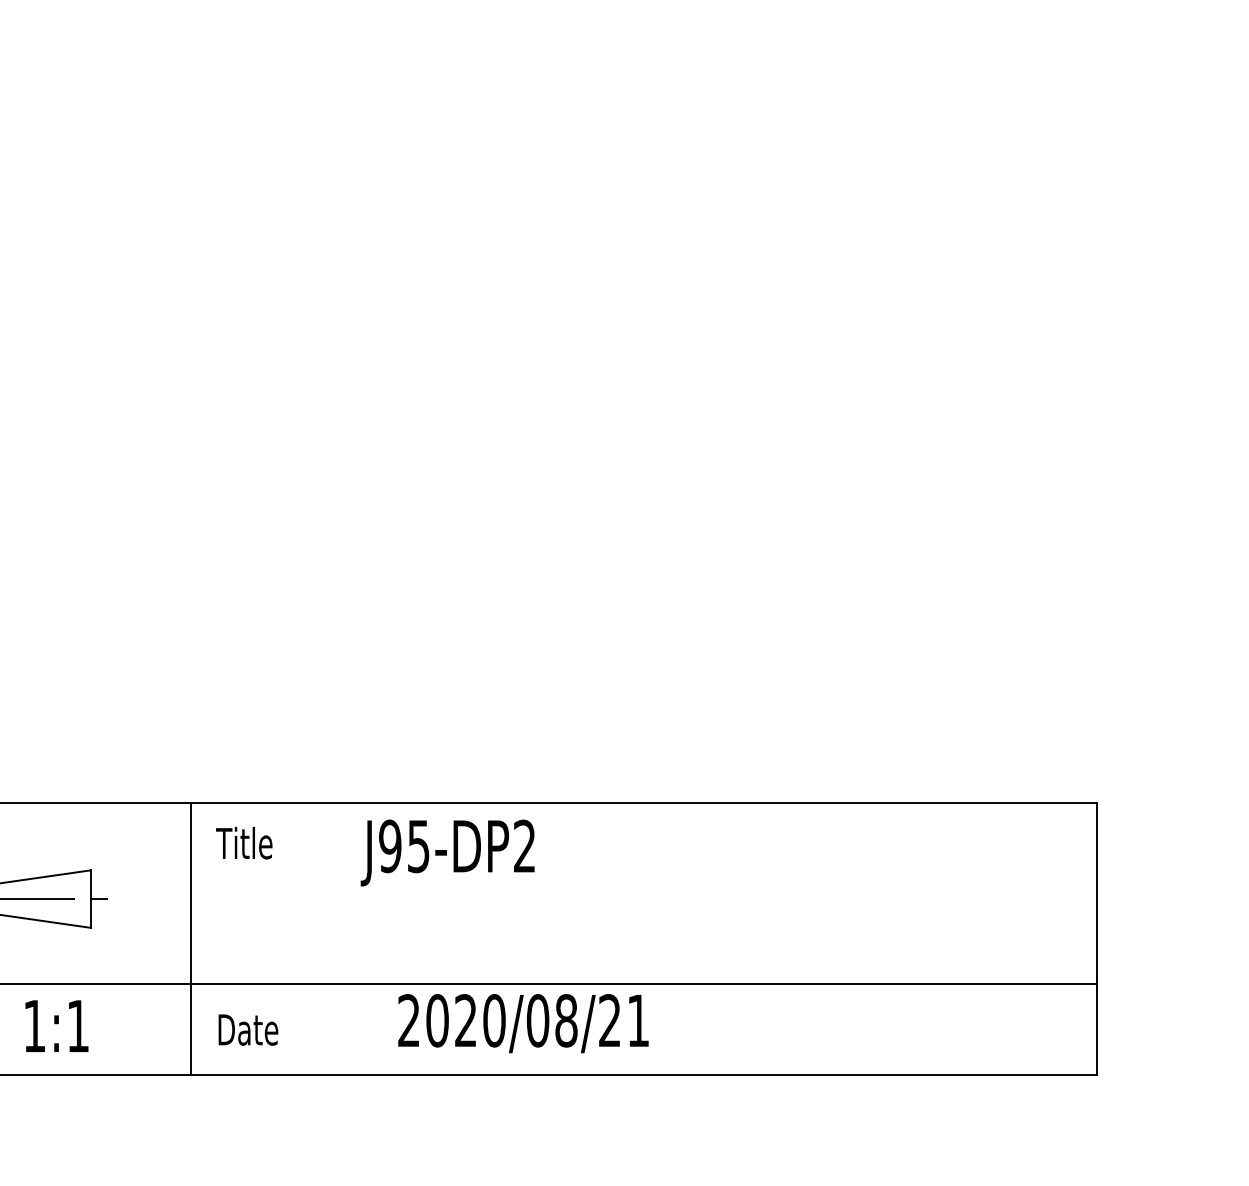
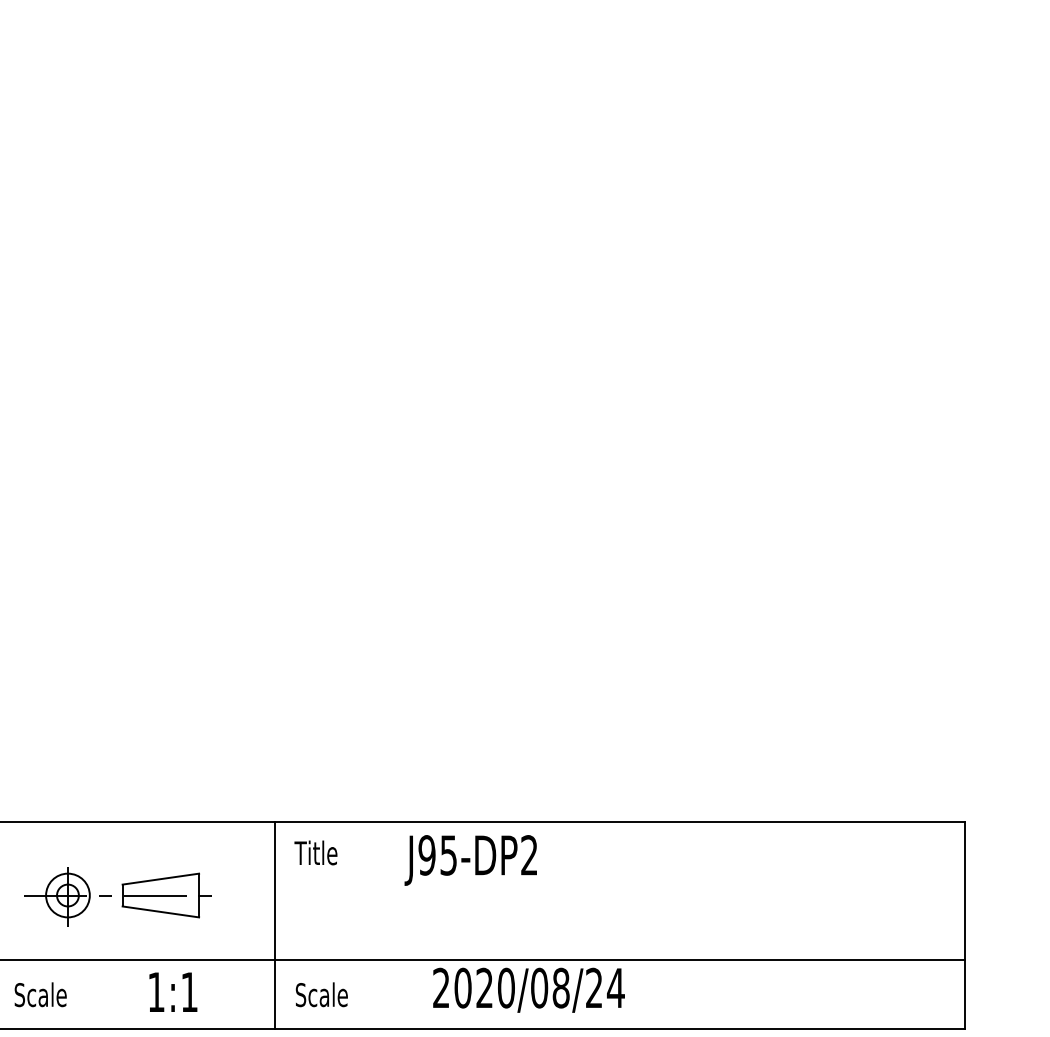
text: (637, 1019) -> (615, 987), 2020/08/21 -> 2020/08/24
text: (251, 1029) -> (321, 994), Date -> Scale

